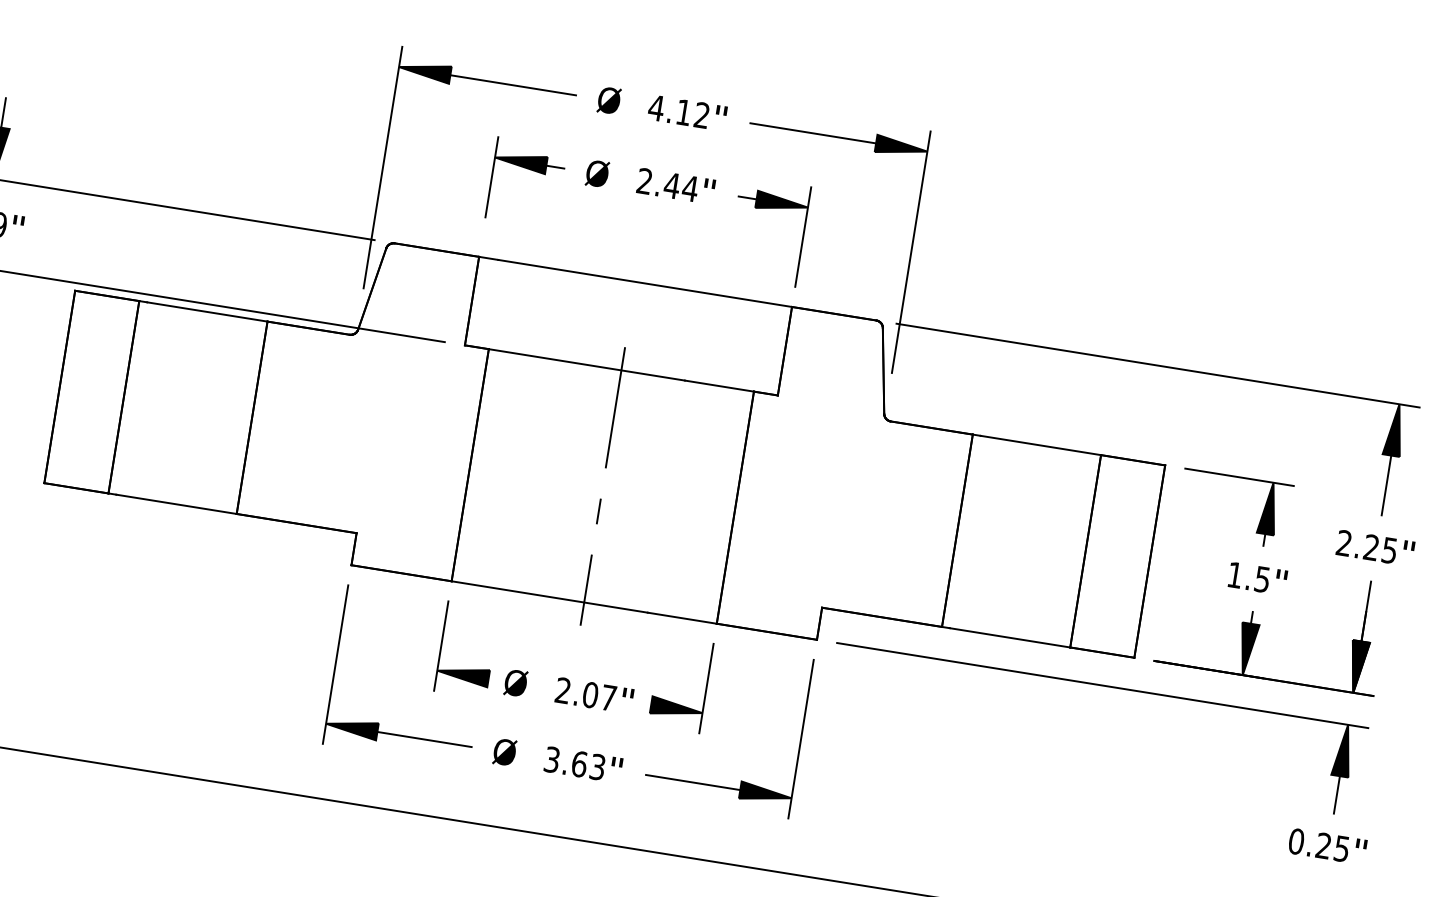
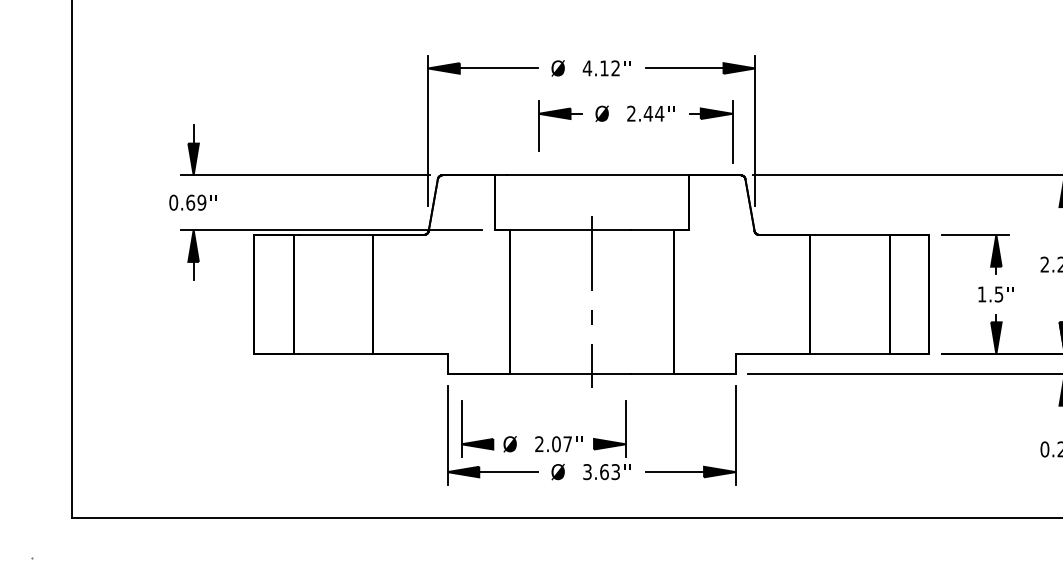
part: (649, 194) -> (635, 121), moved
part: (568, 678) -> (541, 436), moved

